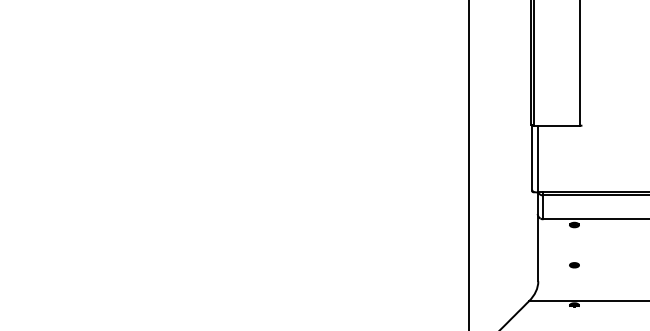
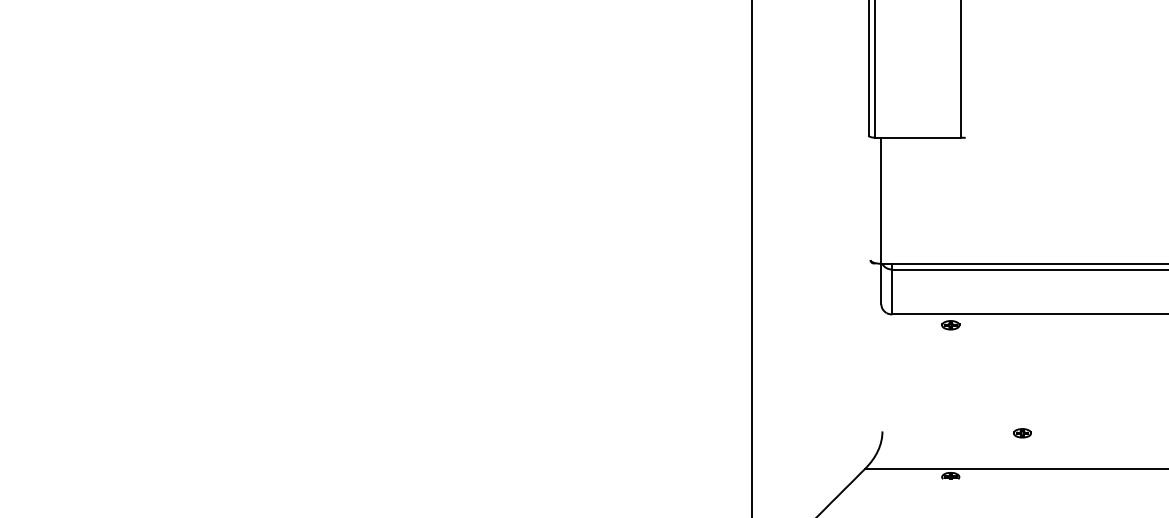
line: (531, 157) -> (869, 197), removed
line: (538, 248) -> (882, 369), removed
part: (574, 265) -> (1022, 433), moved

